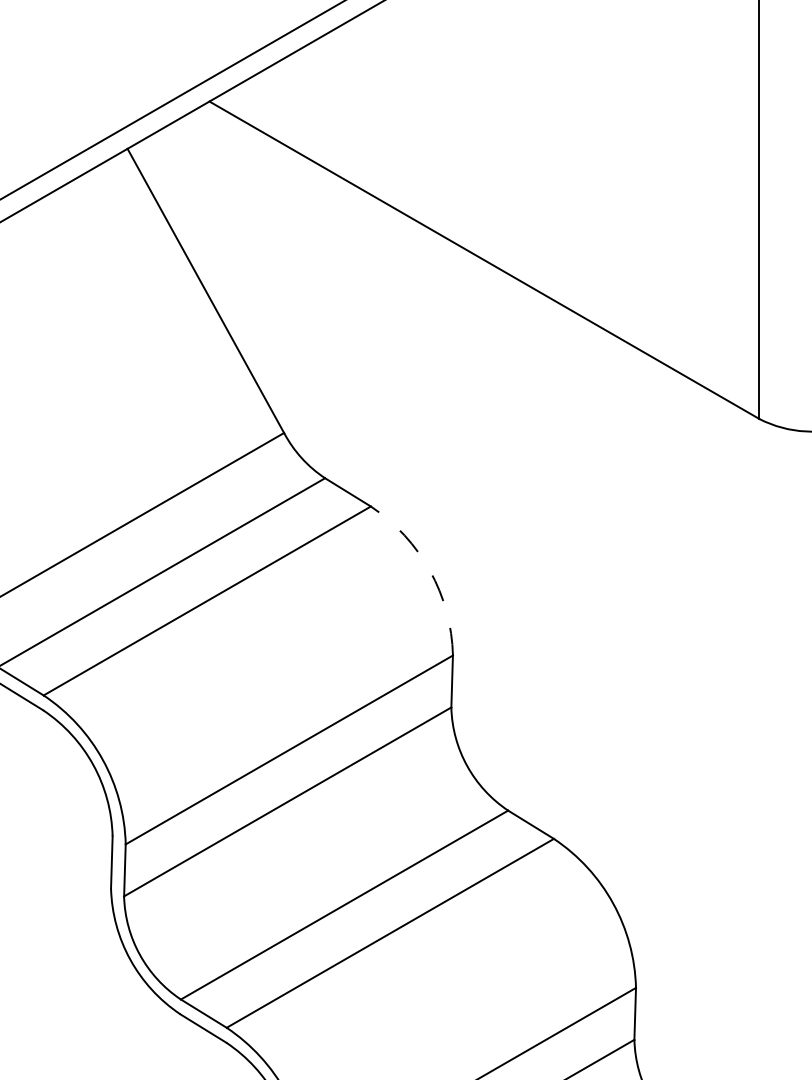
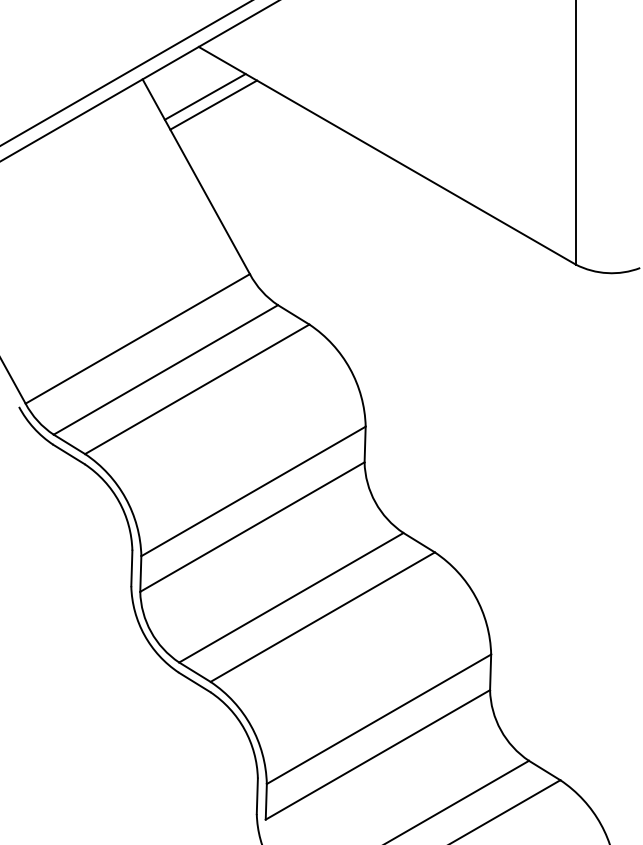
line: (217, 173) -> (204, 96), added
line: (230, 185) -> (213, 104), added
arc: (430, 570) -> (350, 368), dashed -> solid

